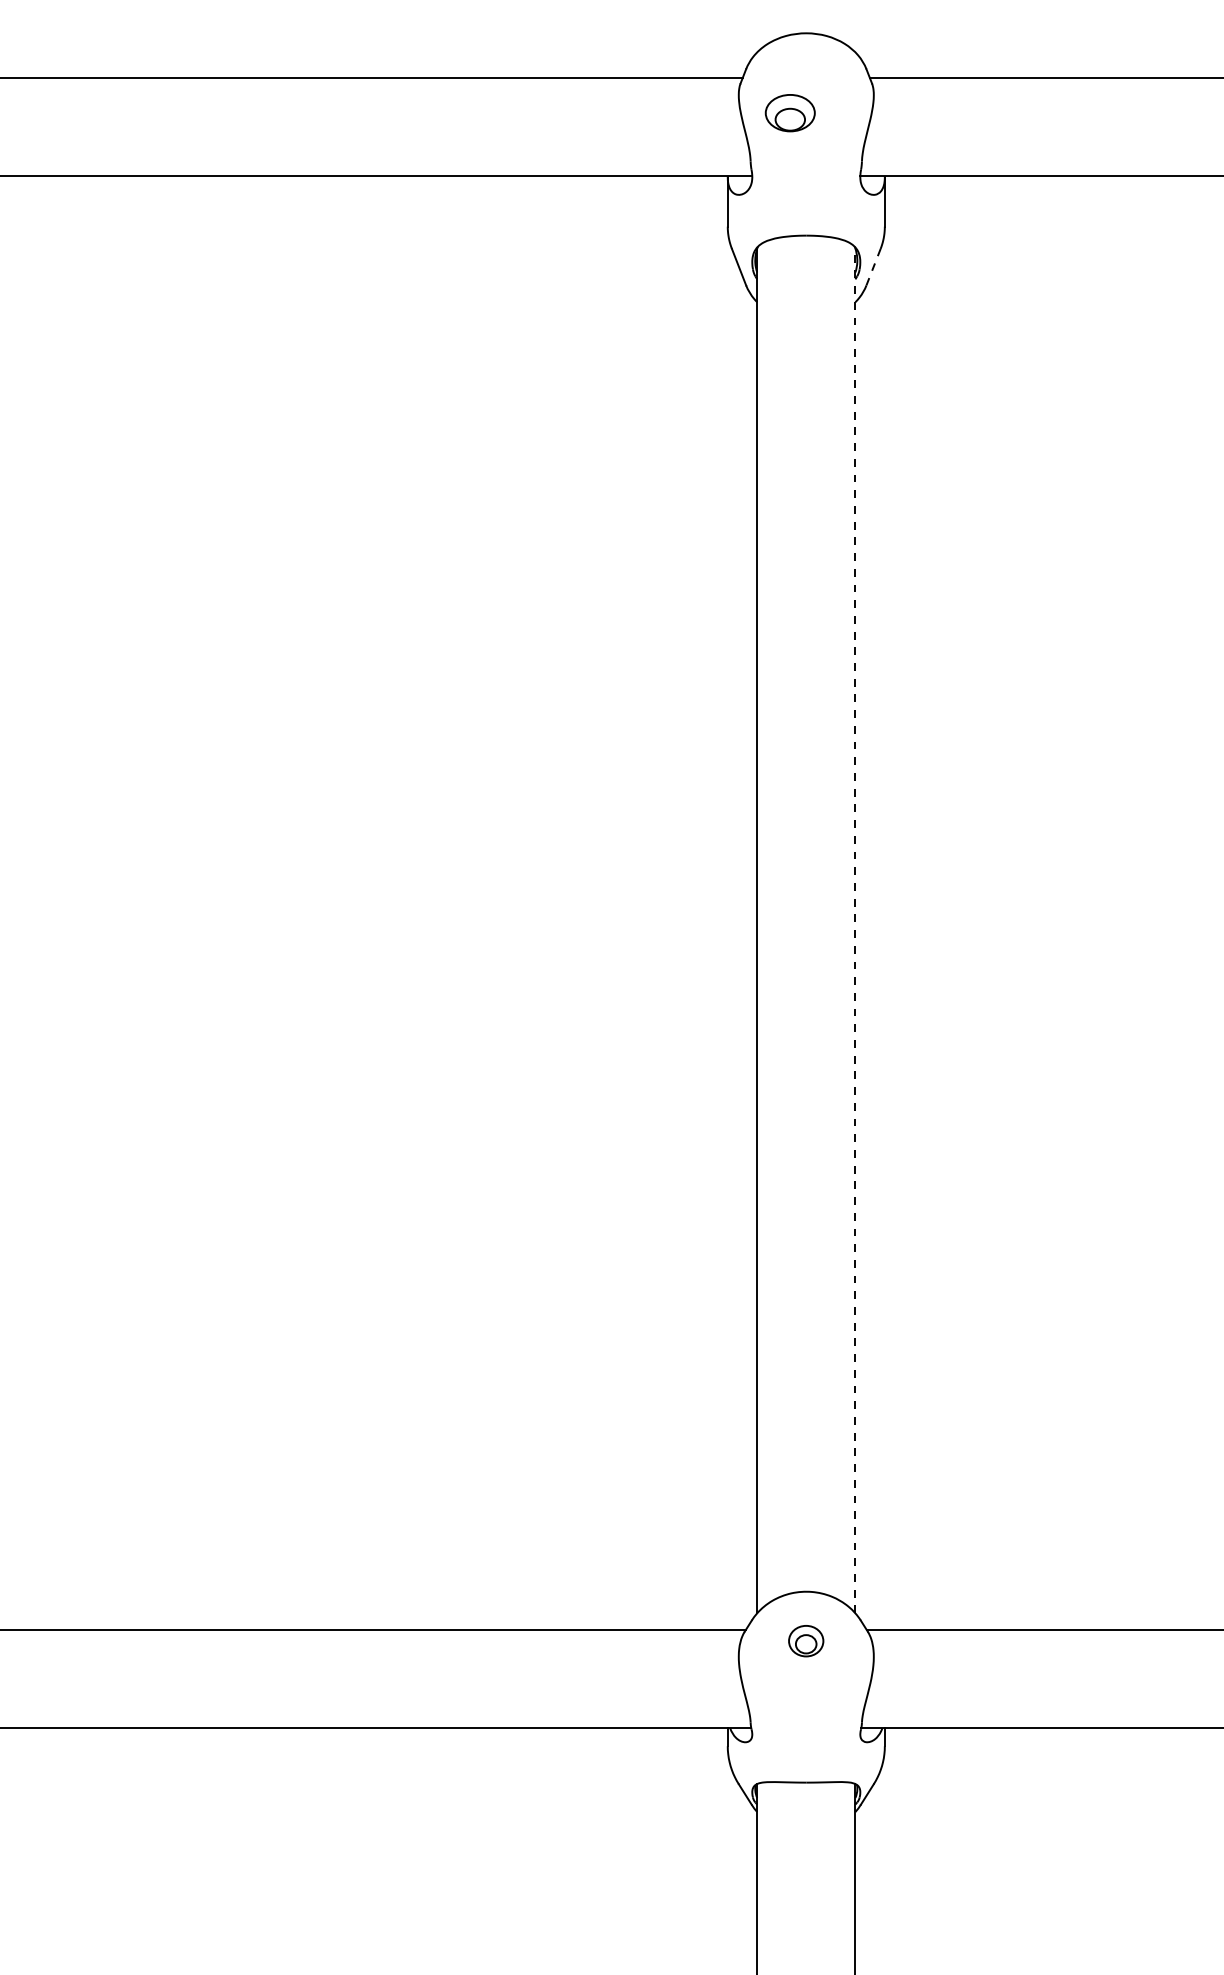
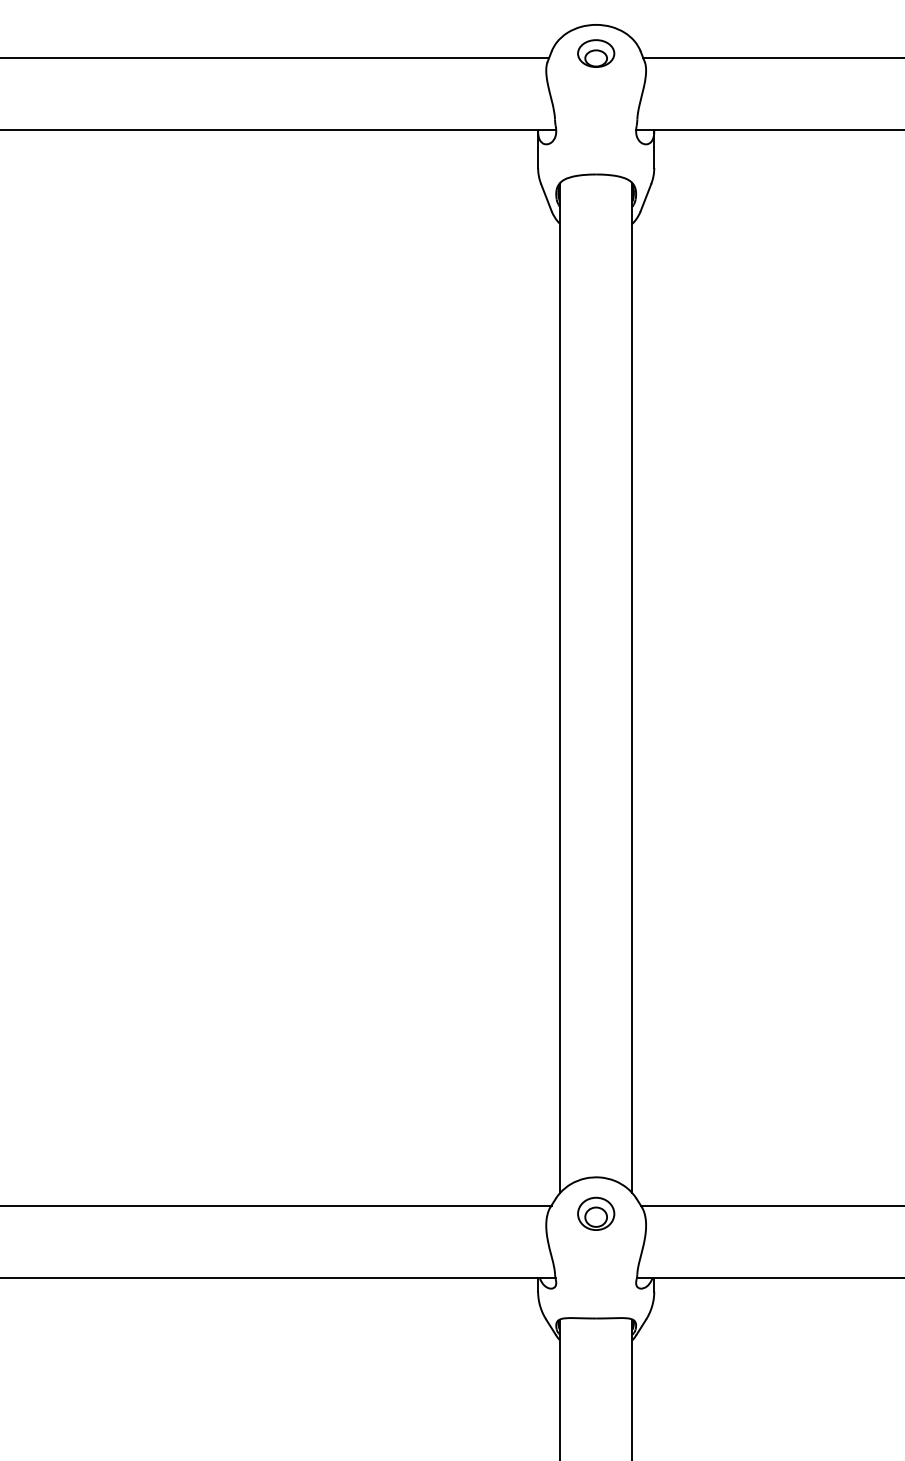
part: (789, 113) -> (595, 53), moved
line: (873, 267) -> (645, 198), dashed -> solid
line: (855, 930) -> (632, 688), dashed -> solid
part: (805, 1640) -> (595, 1213), size x1.43

